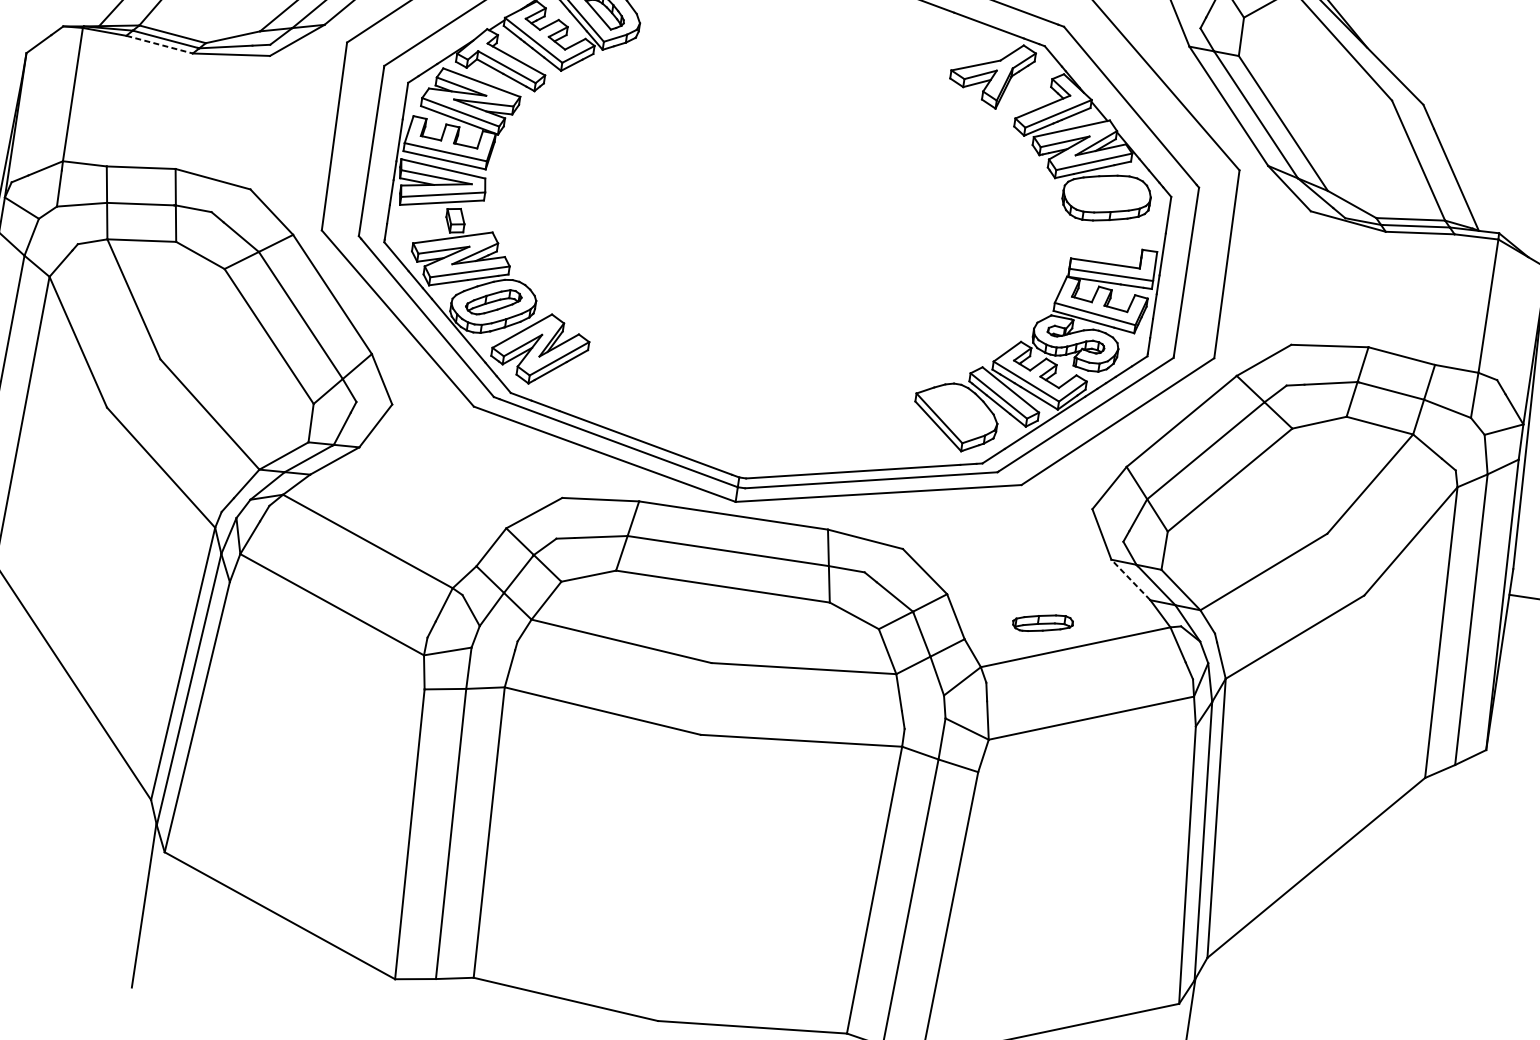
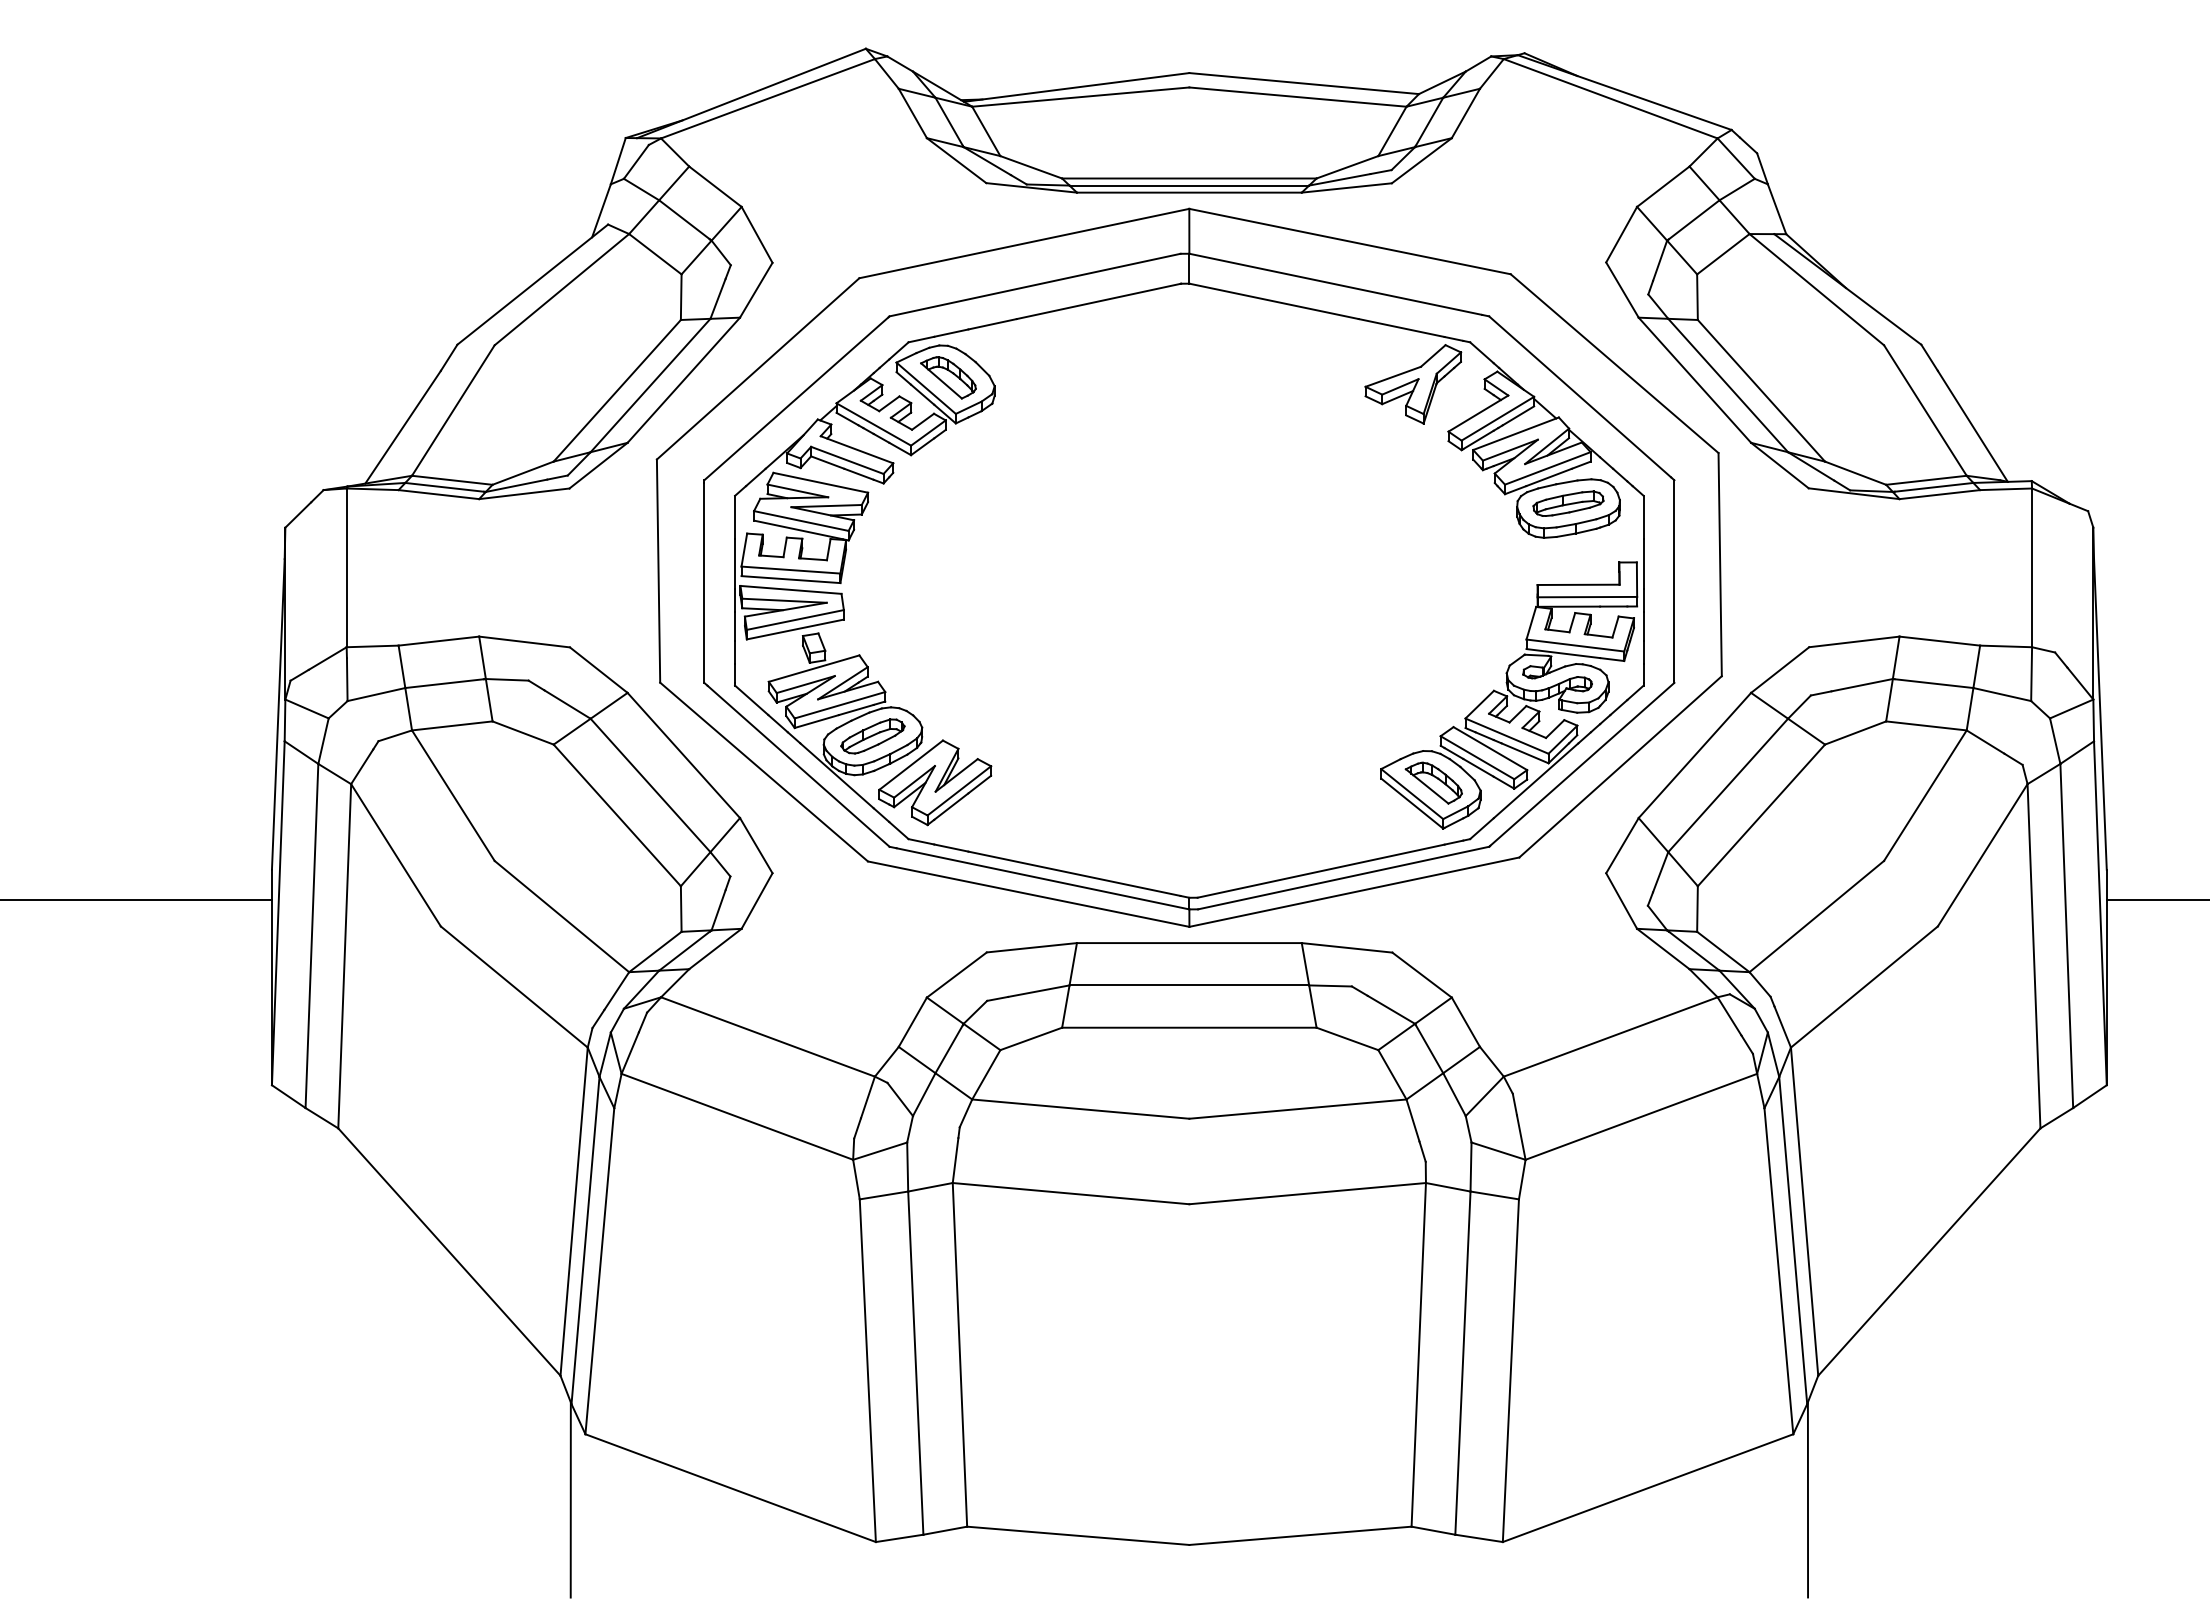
line: (159, 44) -> (438, 494), dashed -> solid
part: (958, 411) -> (1433, 782), added
line: (1130, 579) -> (1662, 948), dashed -> solid
part: (1043, 623) -> (1568, 503), moved

